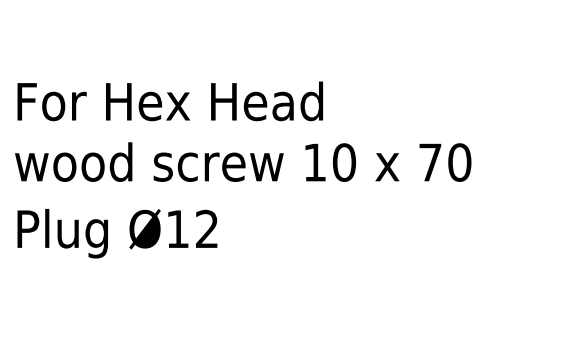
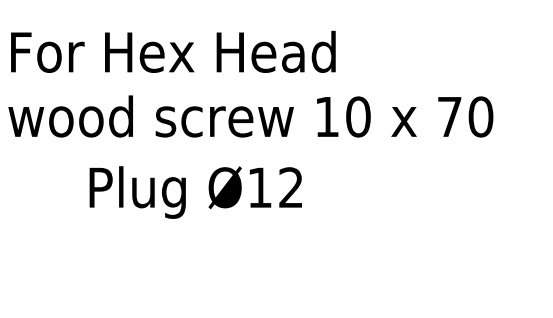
text: (117, 233) -> (195, 192), moved

